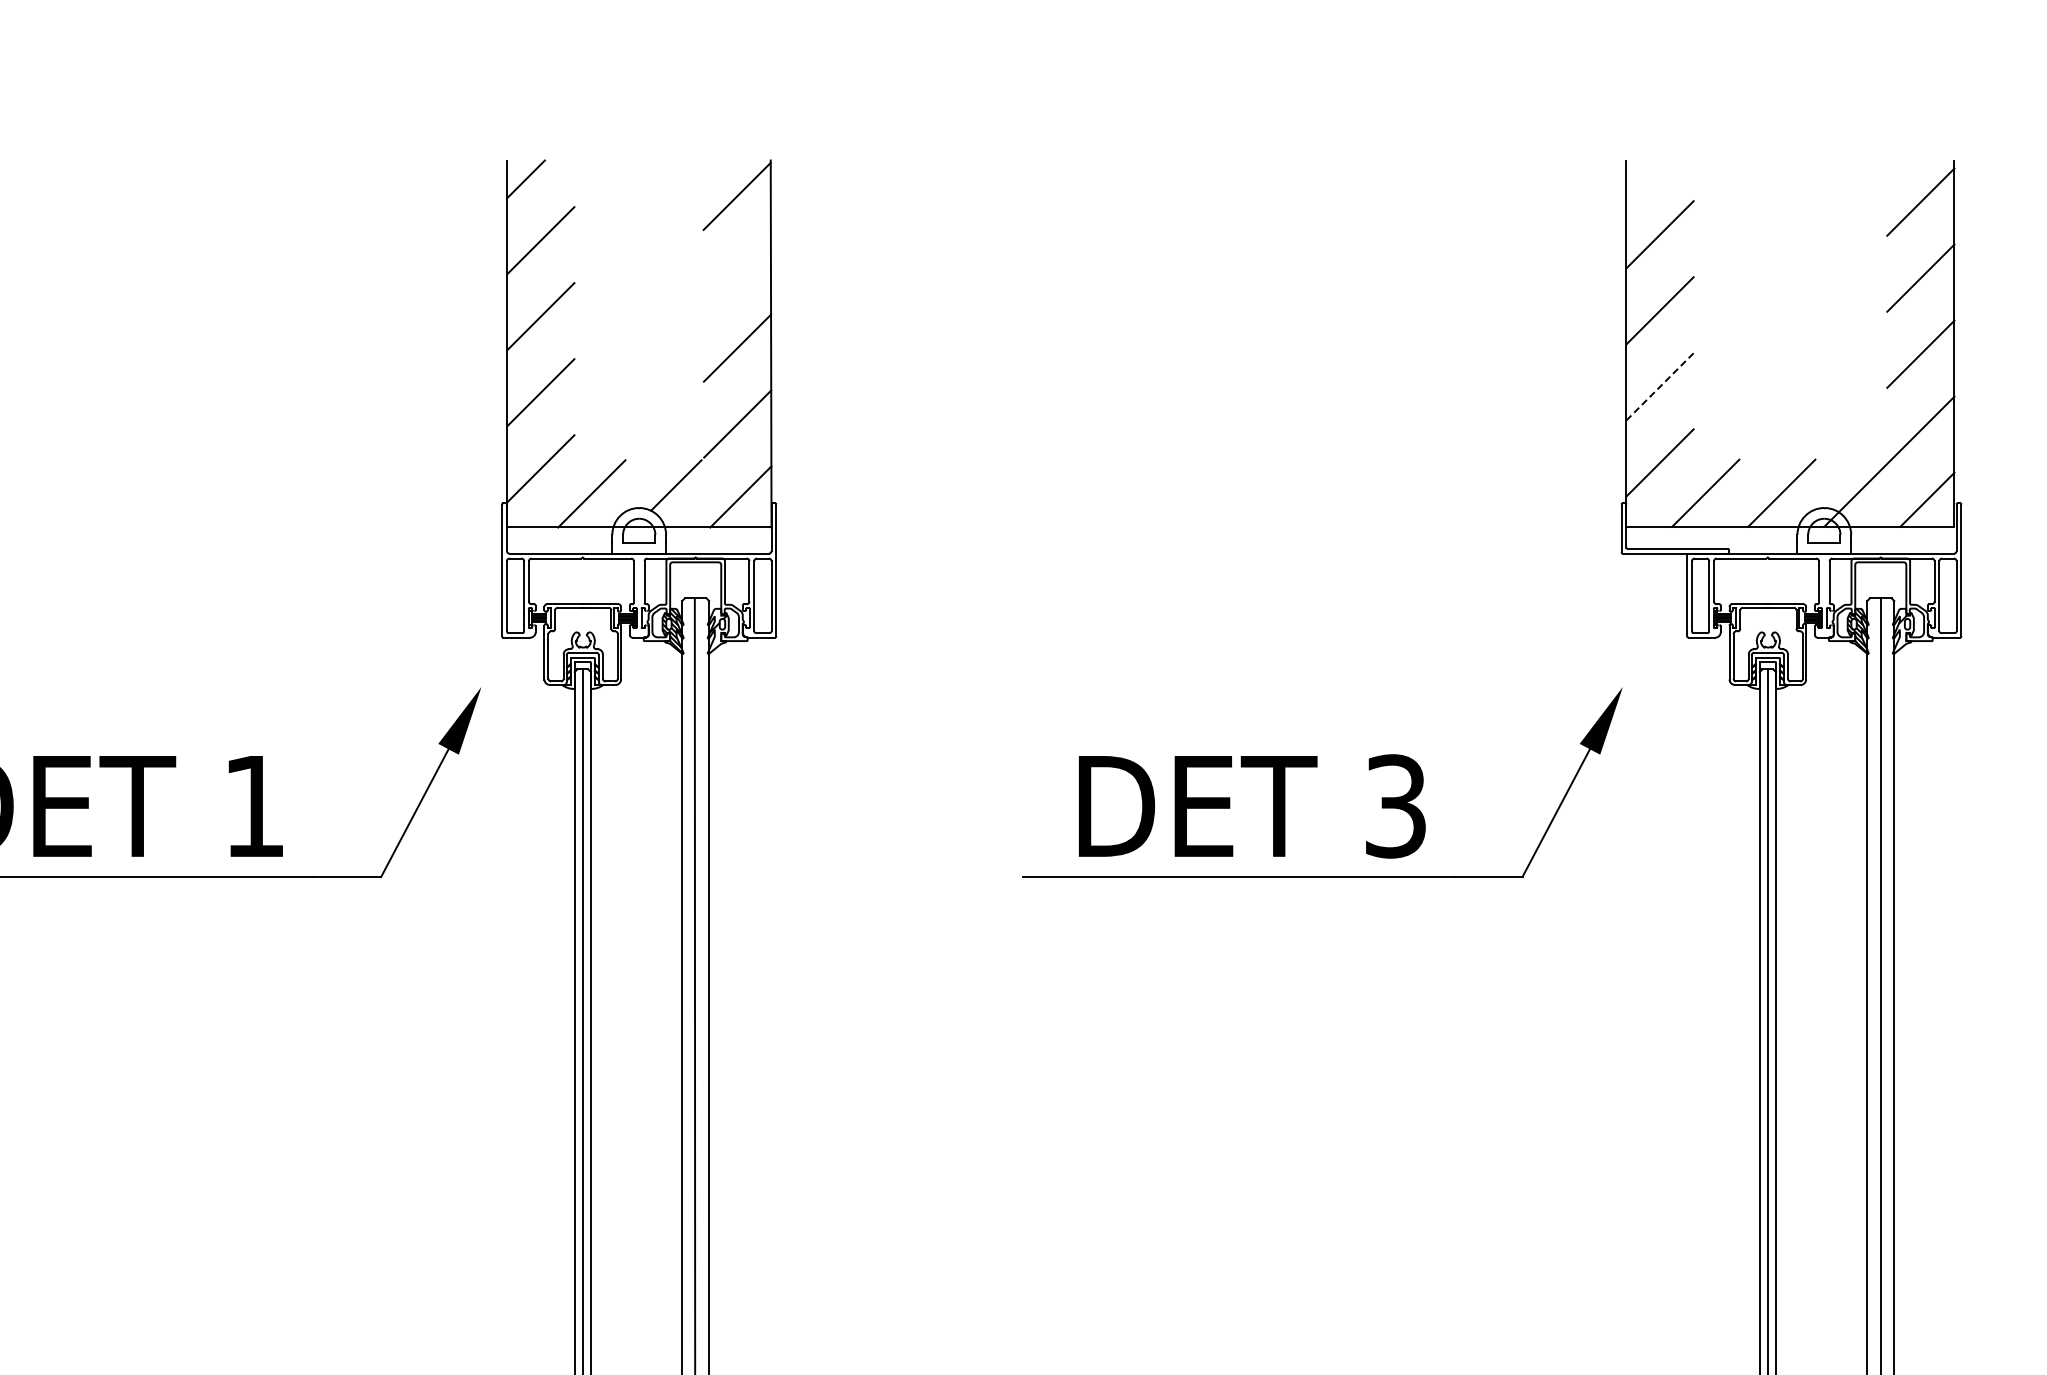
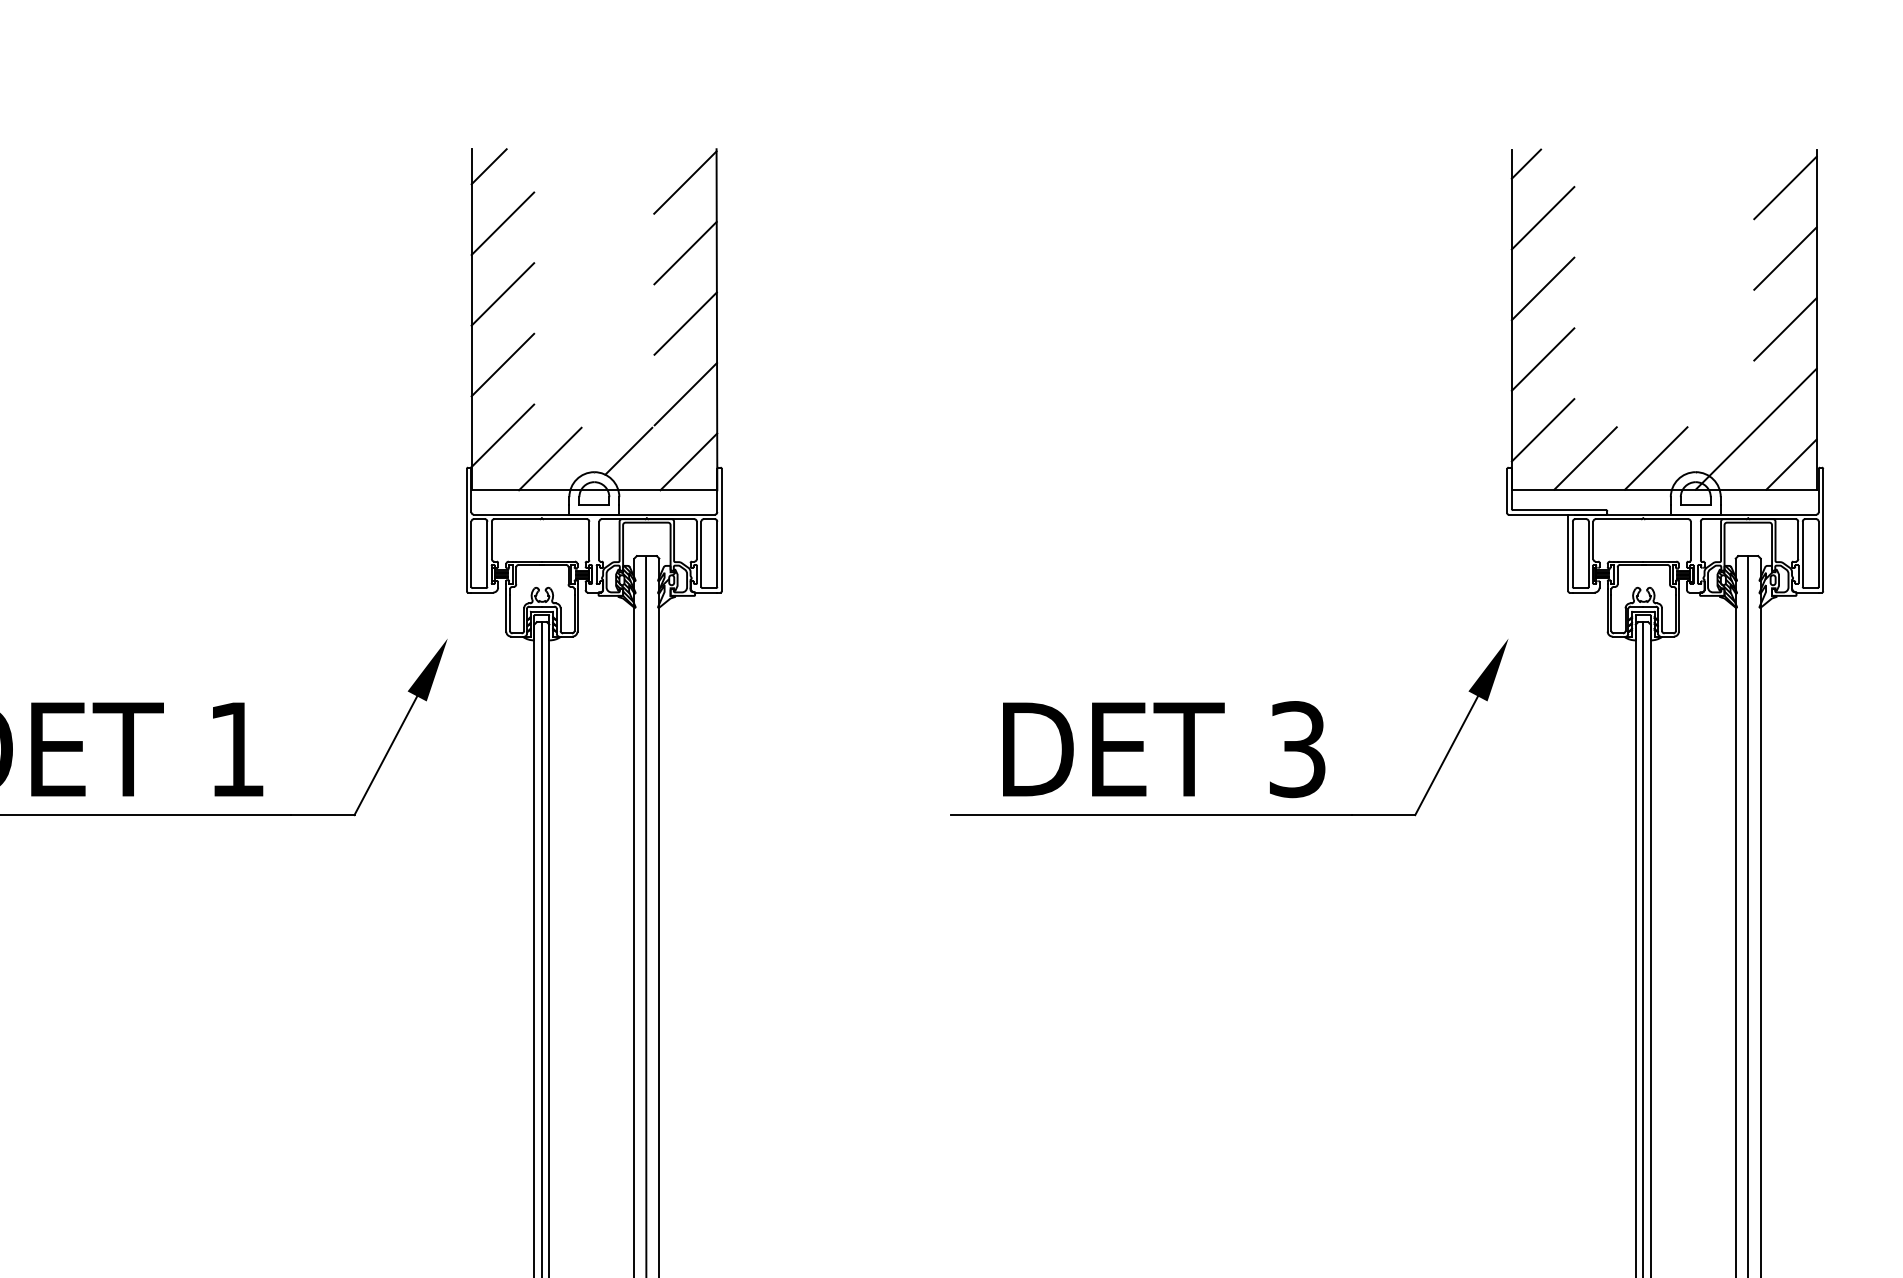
line: (1641, 176) -> (1525, 164), added
line: (736, 271) -> (684, 252), added
line: (1660, 386) -> (1543, 359), dashed -> solid

